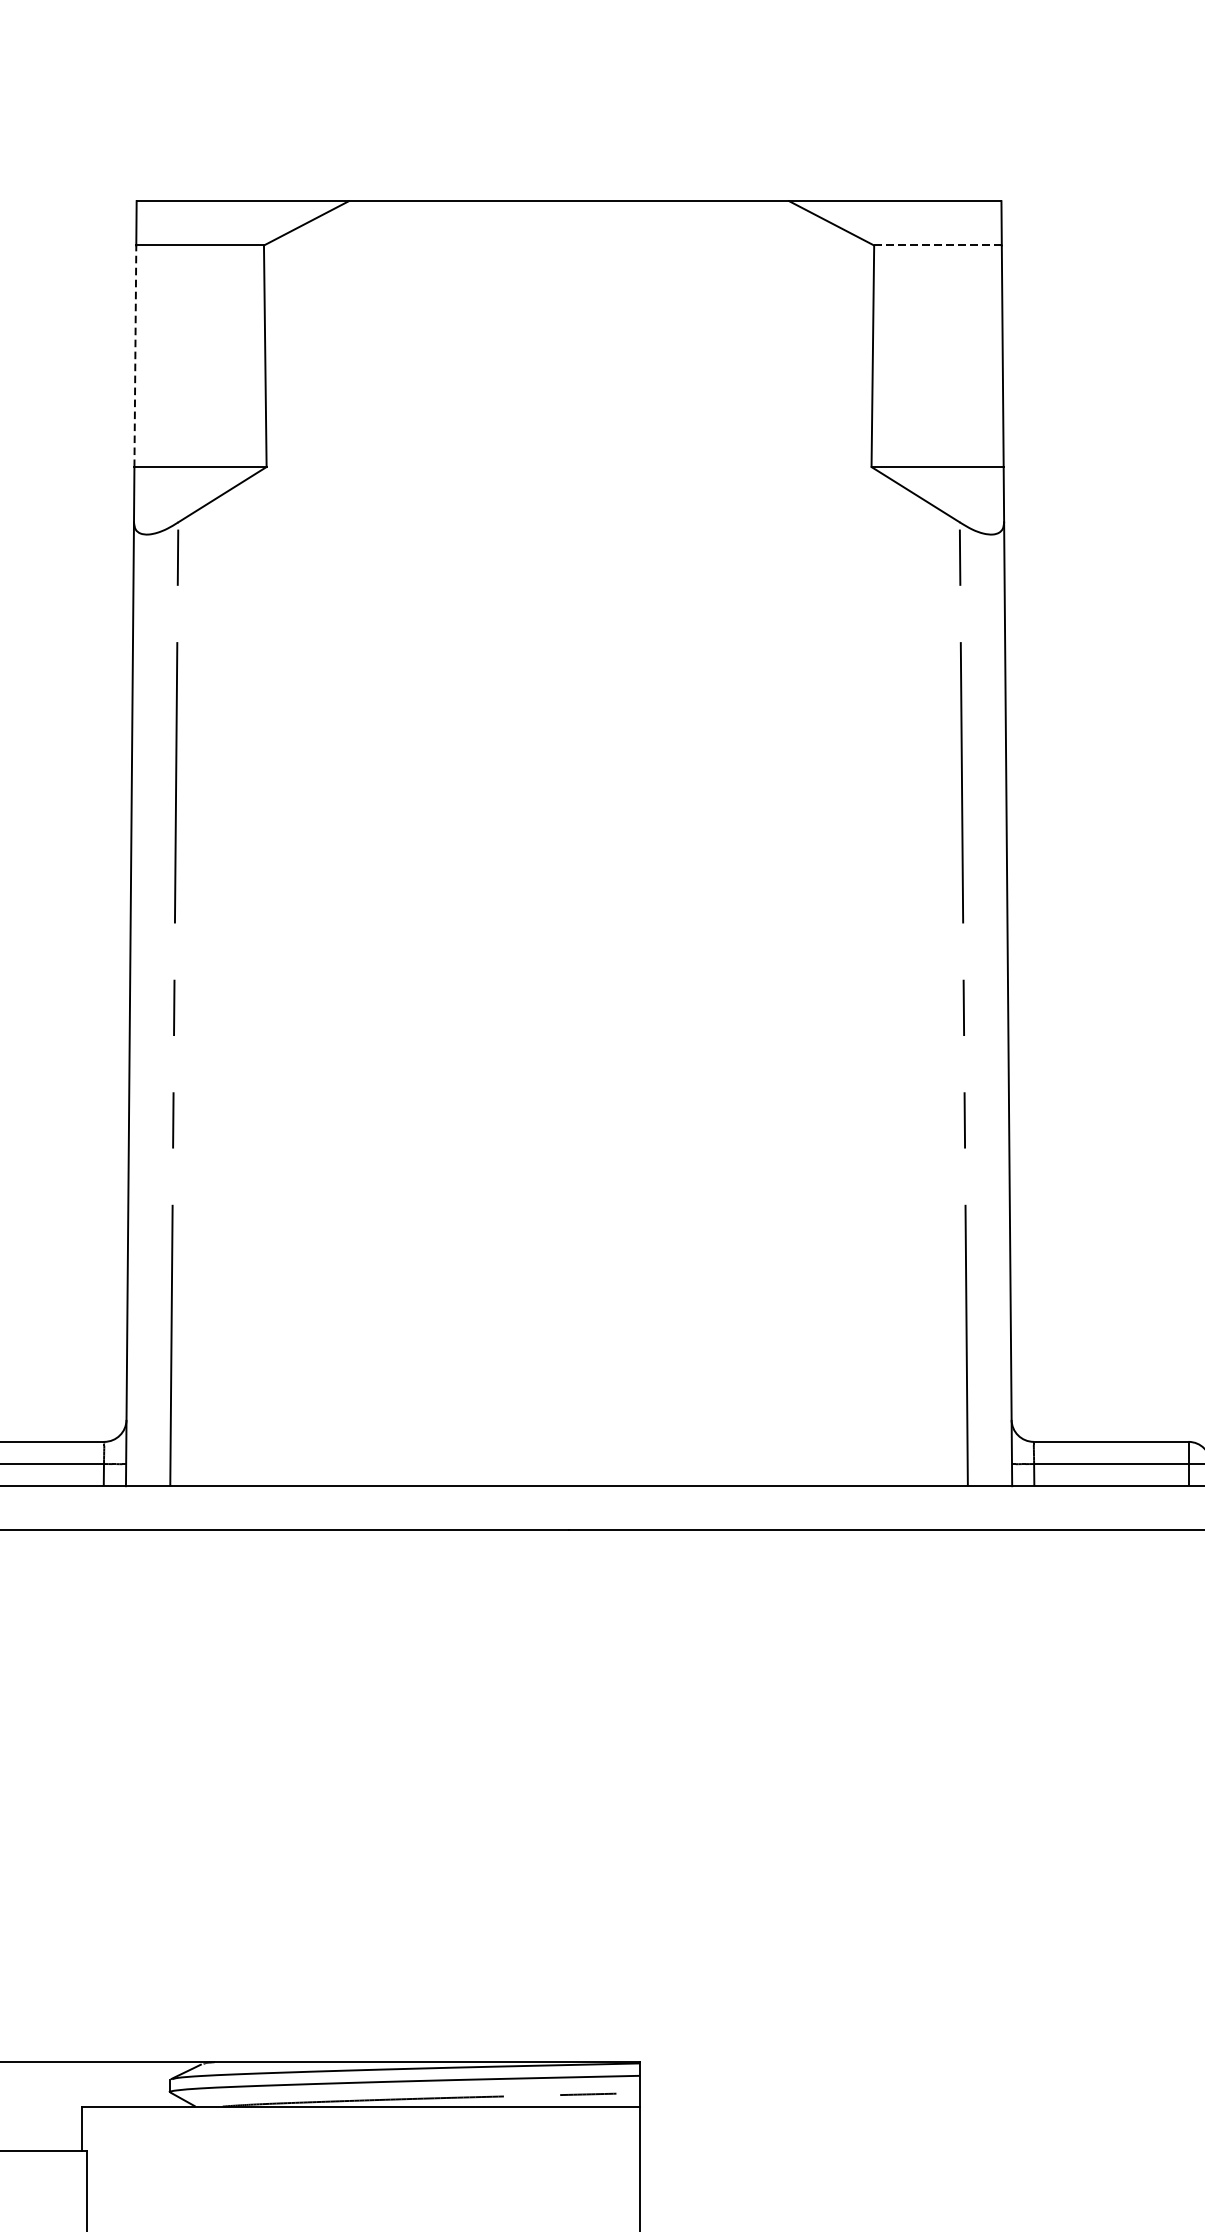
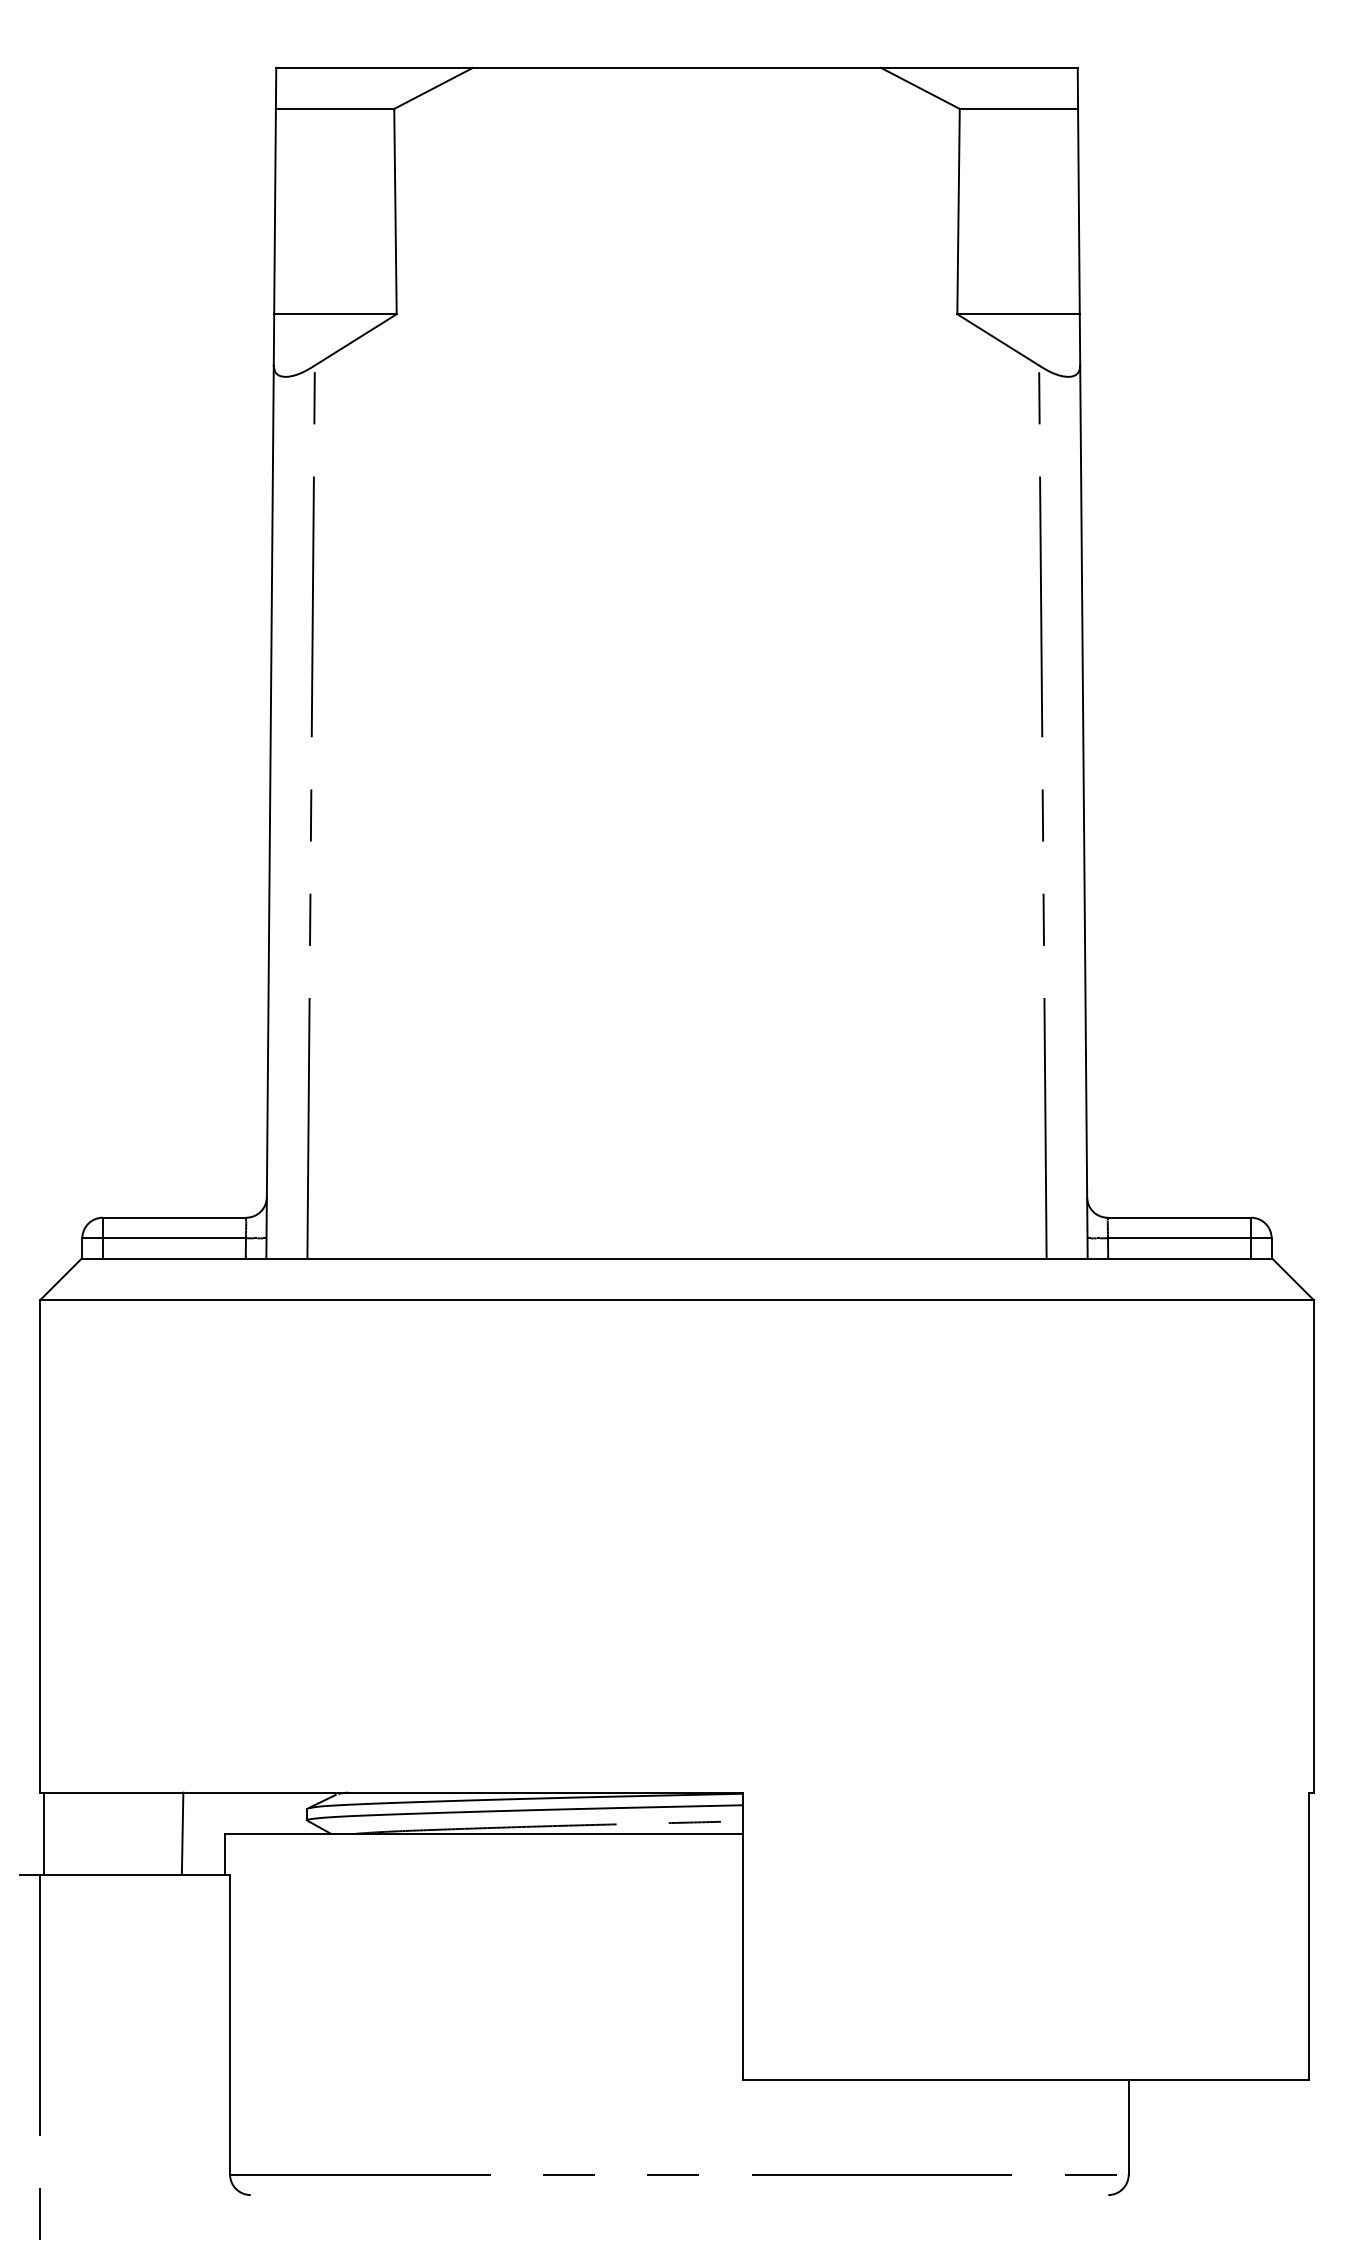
line: (937, 245) -> (1018, 108), dashed -> solid
line: (135, 356) -> (275, 211), dashed -> solid
line: (35, 2106) -> (182, 1833), added

